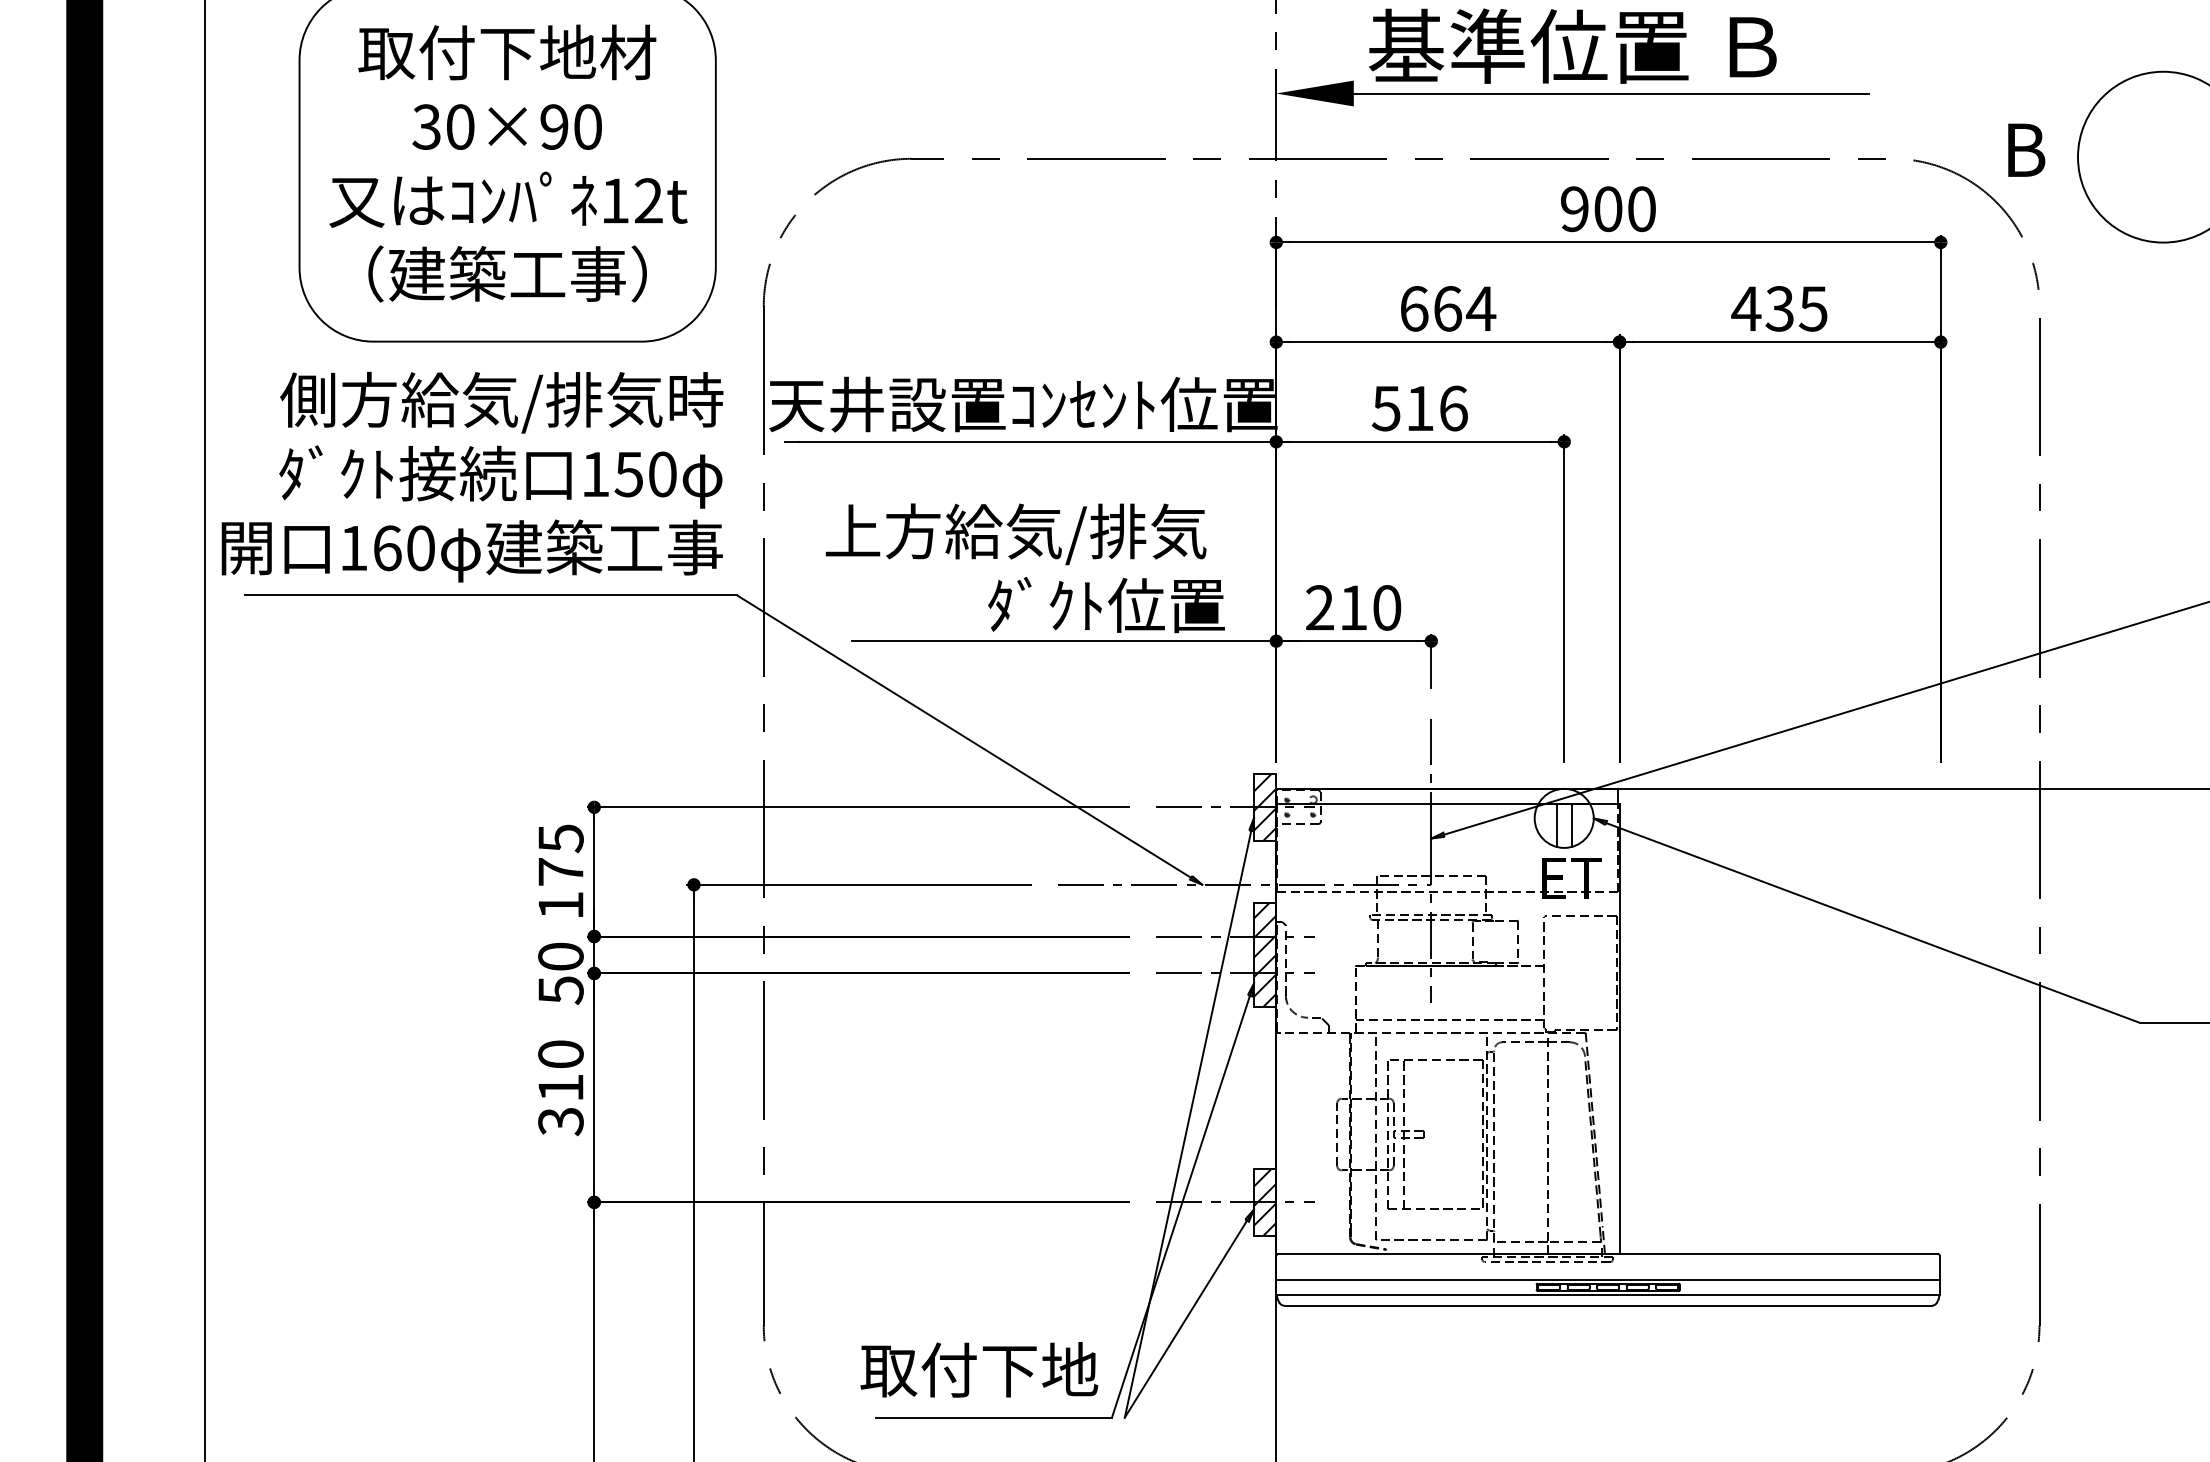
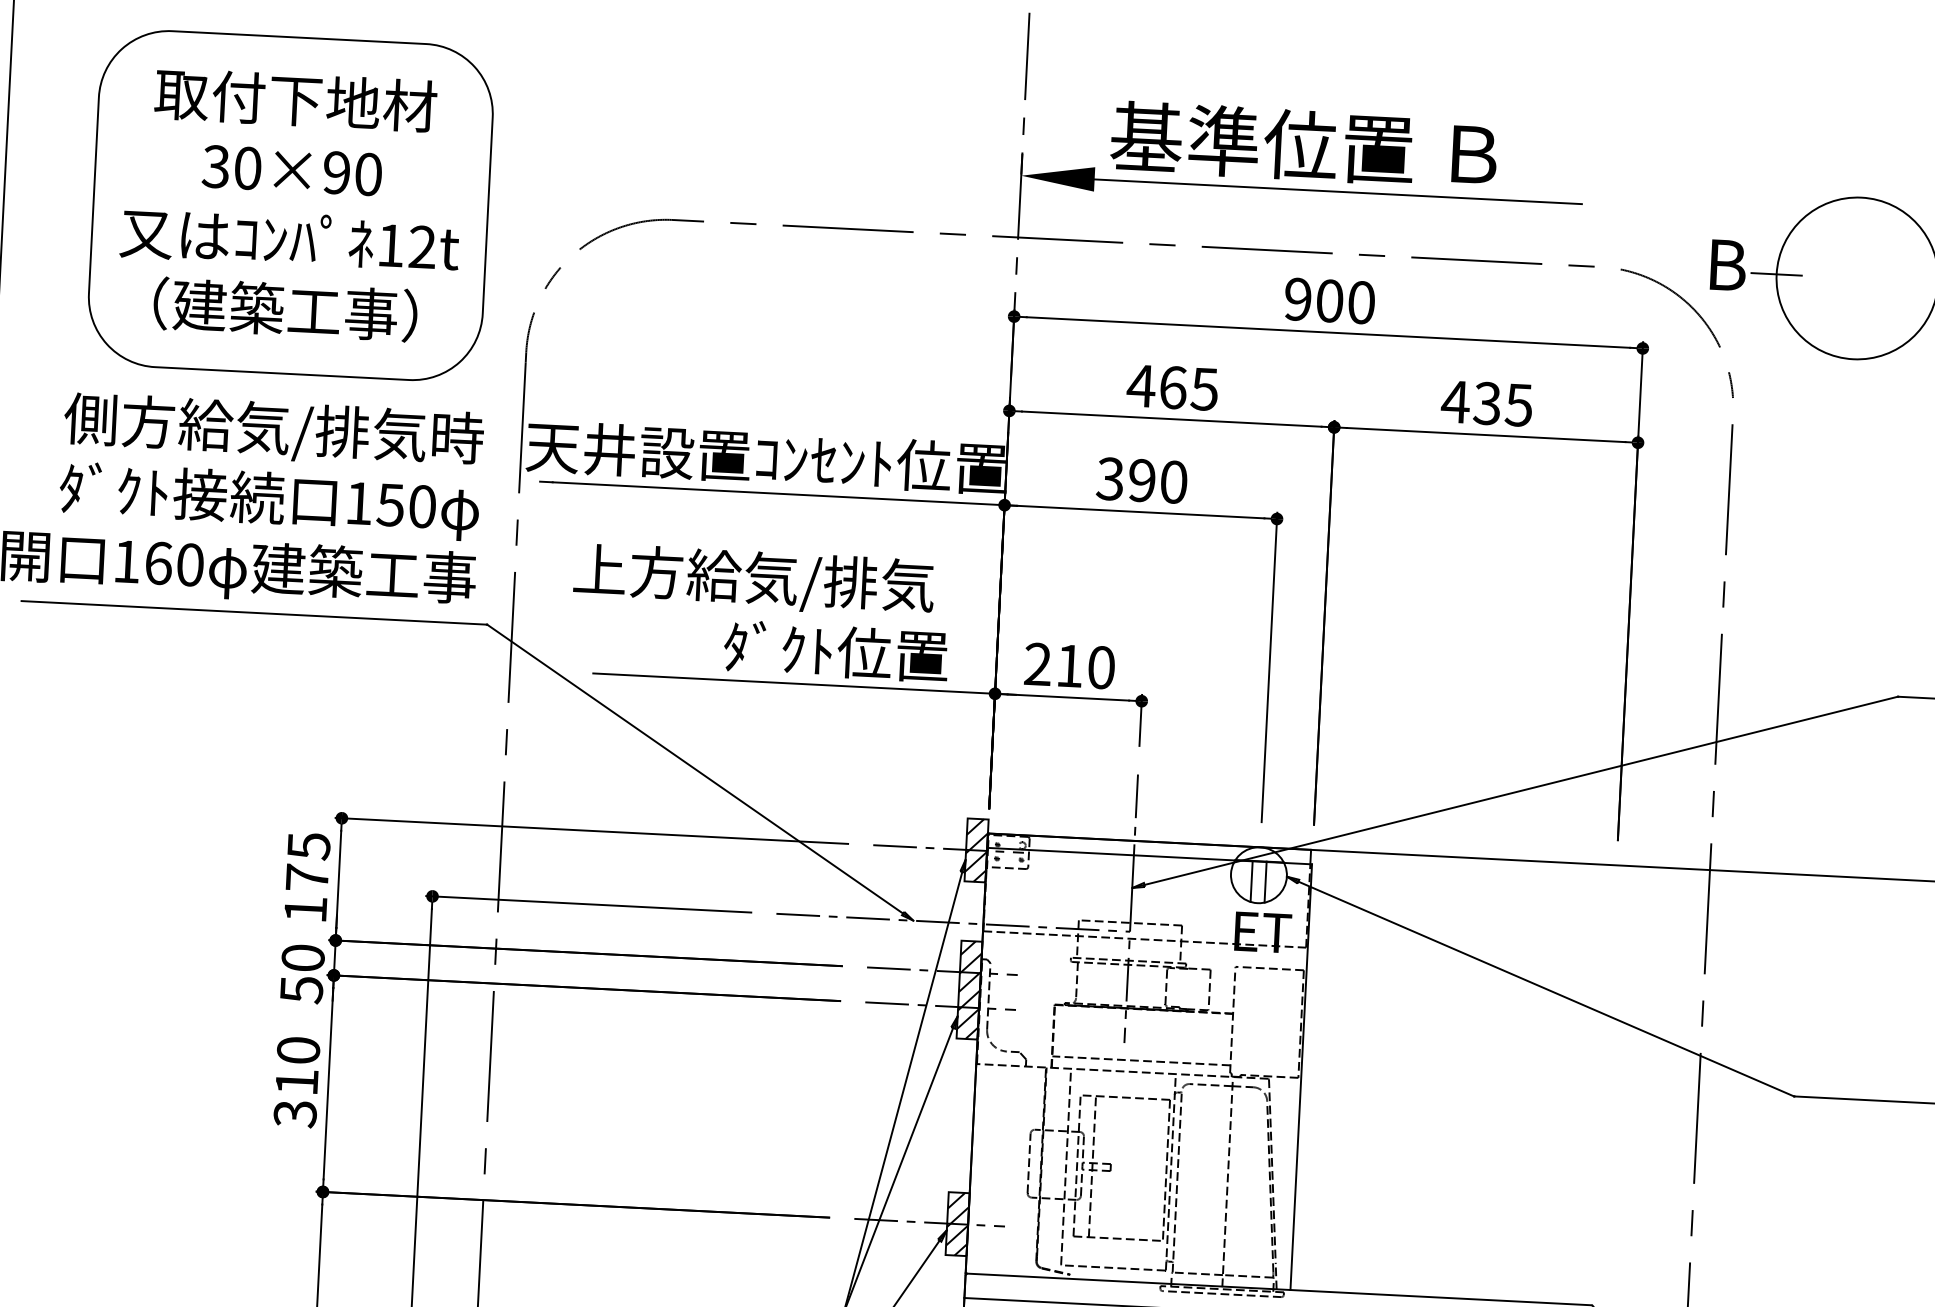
line: (2077, 157) -> (1776, 274), added
text: (1447, 308) -> (1172, 387), 664 -> 465
text: (1419, 408) -> (1141, 480), 516 -> 390

